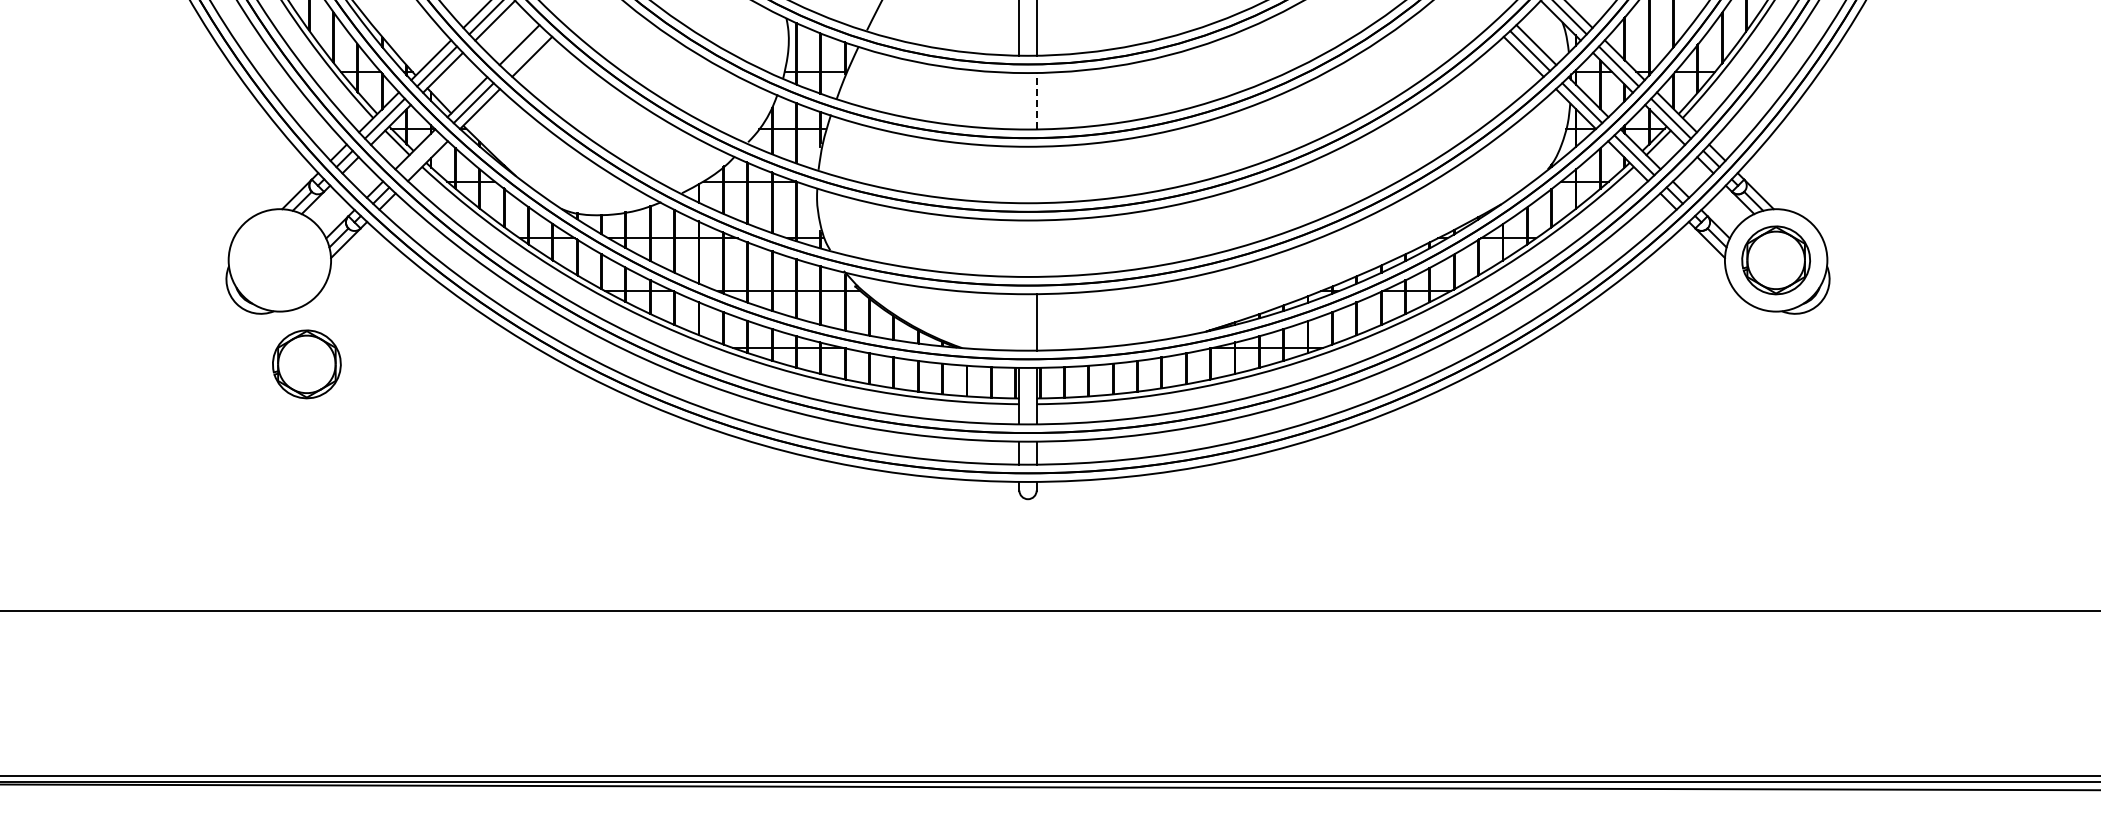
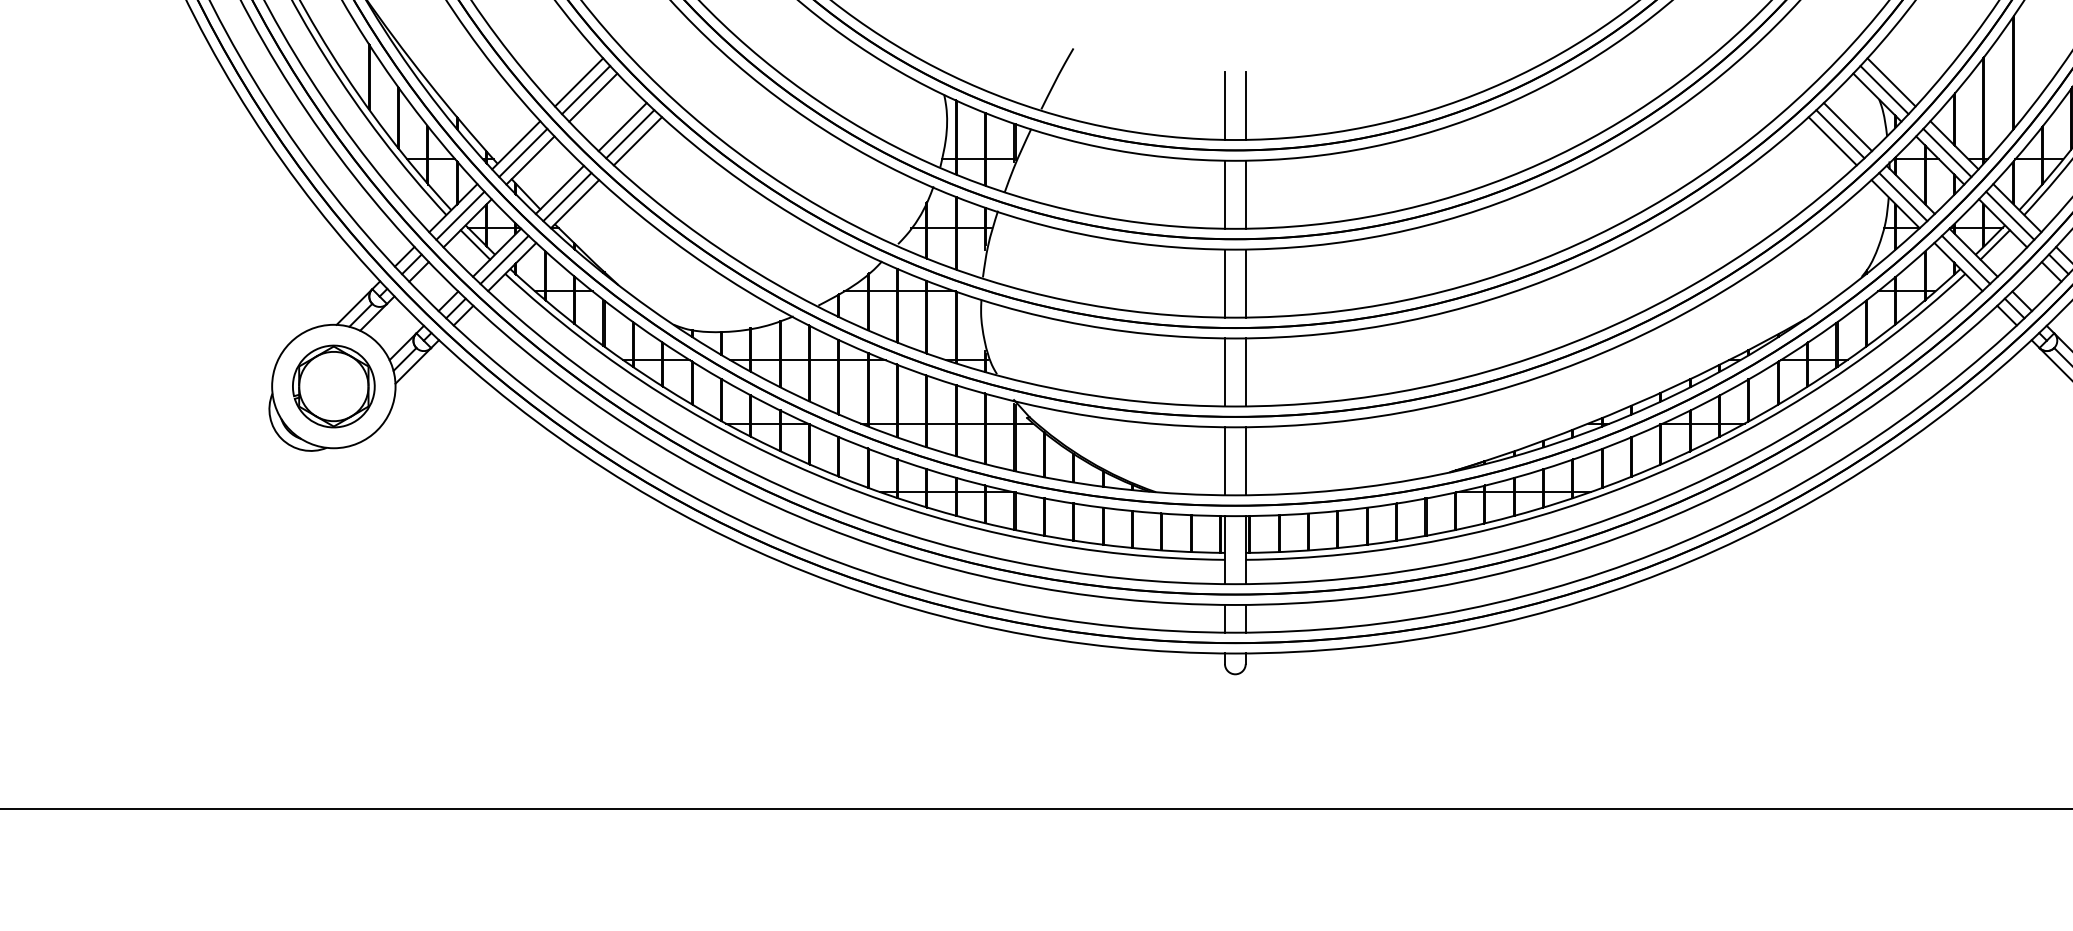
line: (525, 51) -> (629, 134), added
line: (1036, 100) -> (1245, 193), dashed -> solid
line: (1019, 101) -> (1225, 195), added
line: (421, 155) -> (504, 260), added
line: (1019, 174) -> (1225, 283), added
line: (1036, 174) -> (1245, 283), added
line: (1019, 248) -> (1225, 372), added
line: (1036, 248) -> (1245, 372), added
line: (1019, 322) -> (1225, 461), added
part: (306, 364) -> (333, 386), moved

